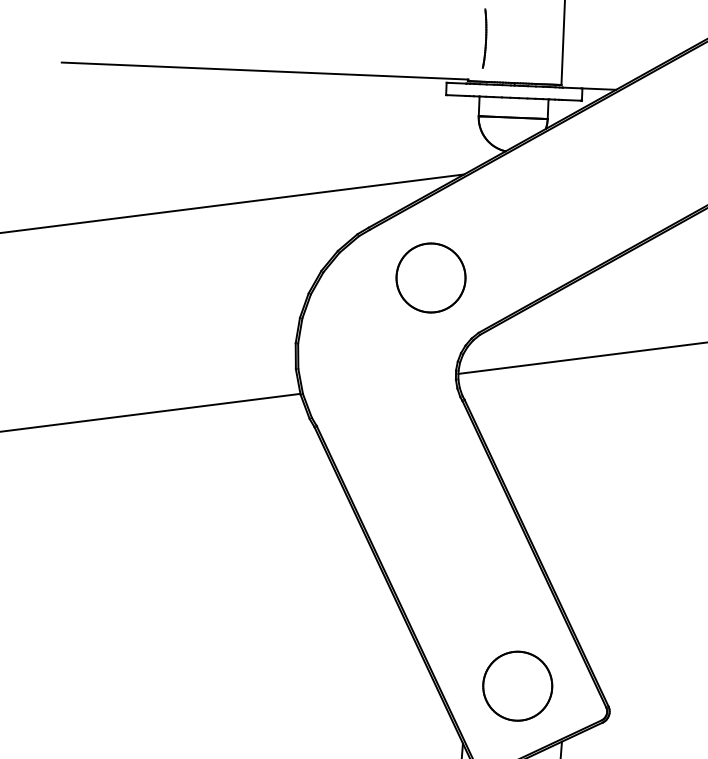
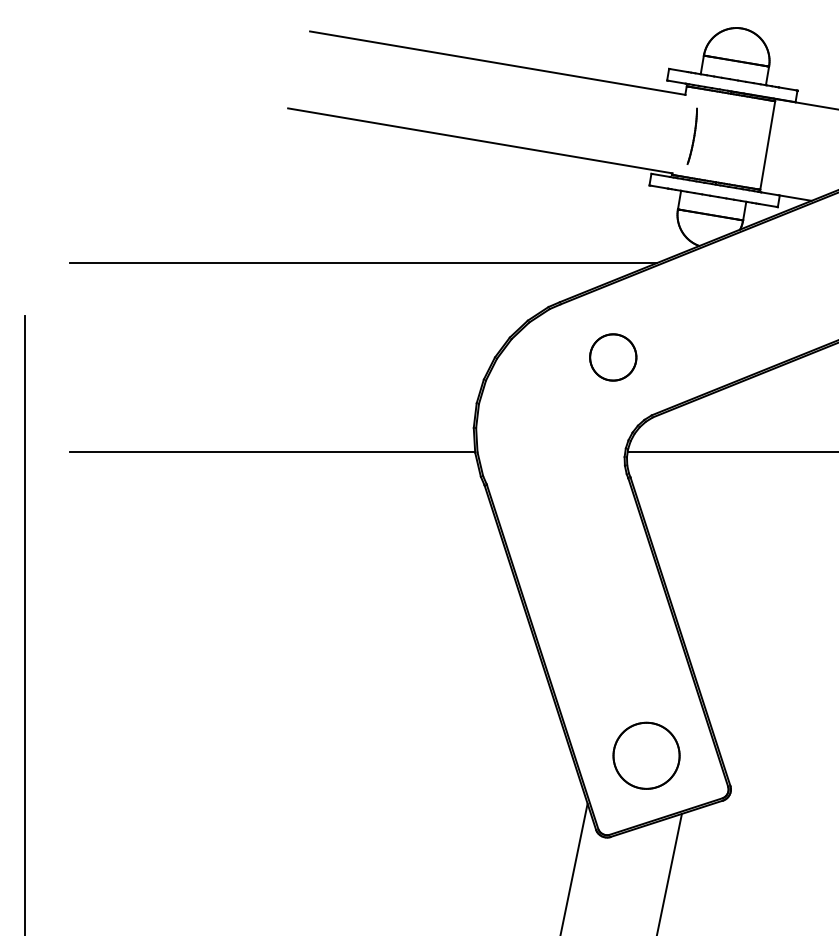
part: (431, 277) -> (613, 357), size x0.7

